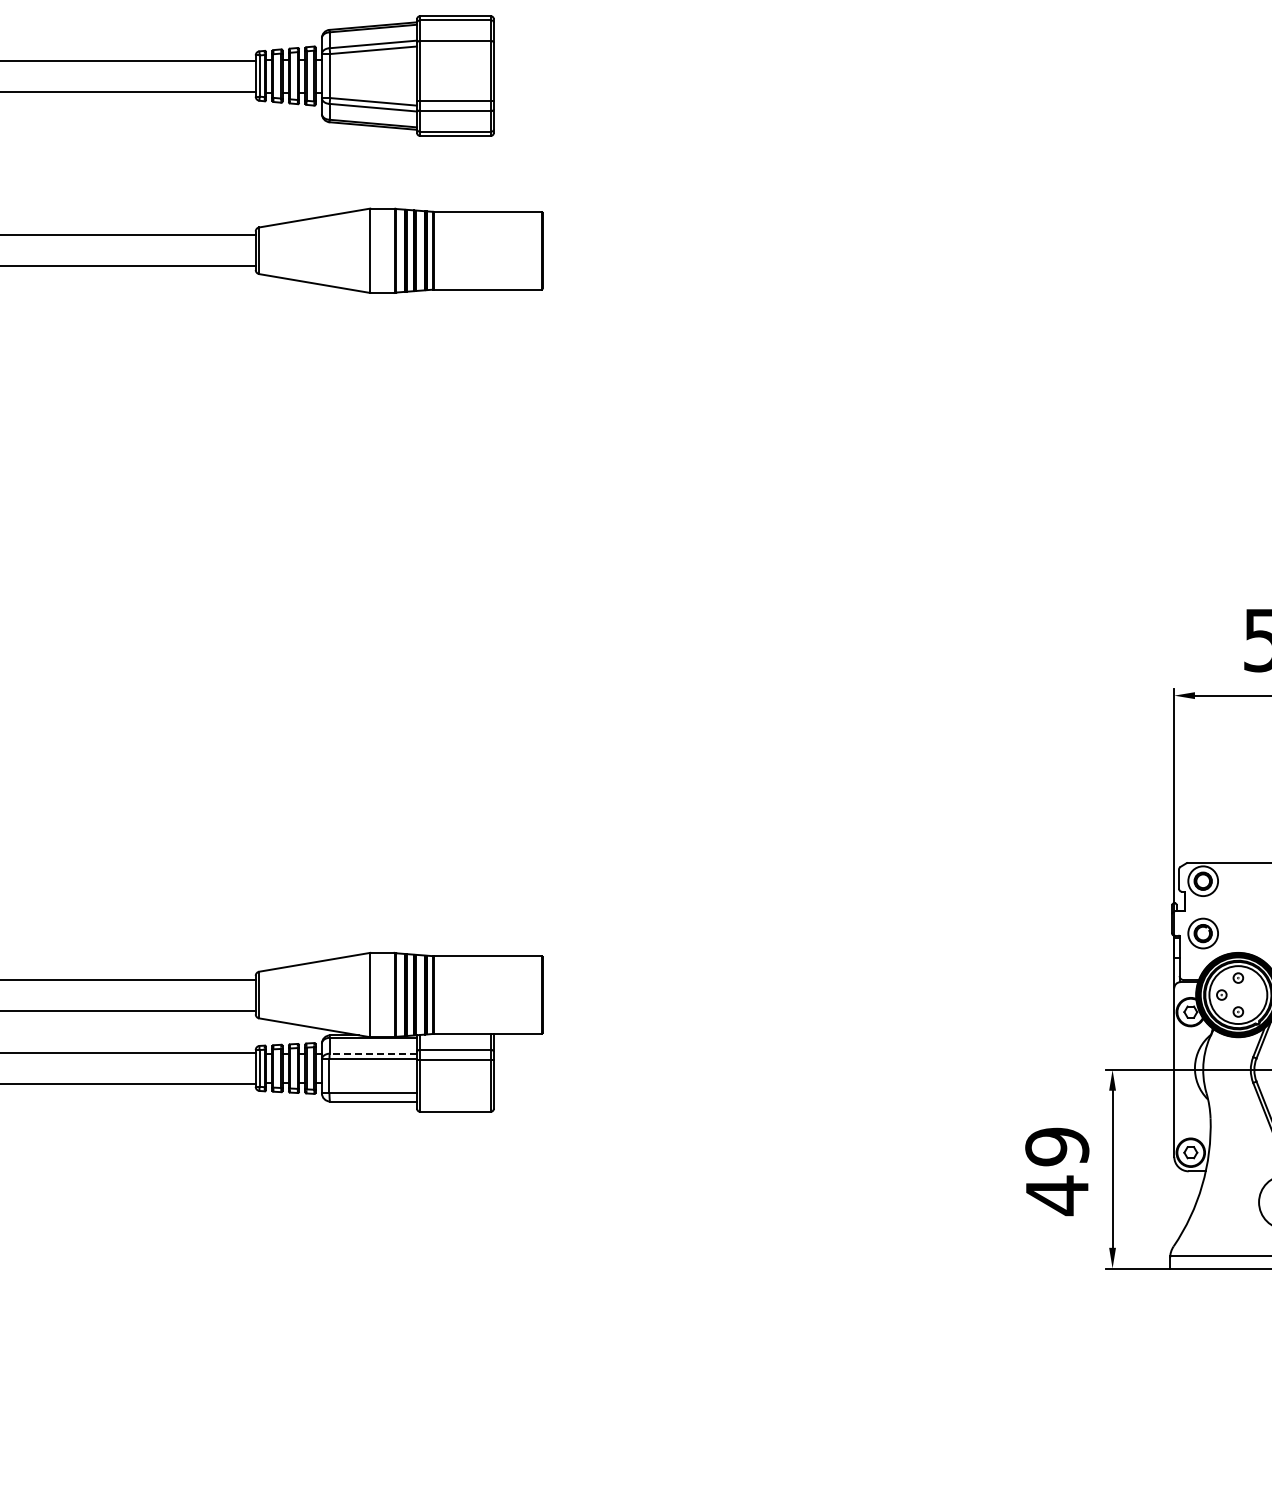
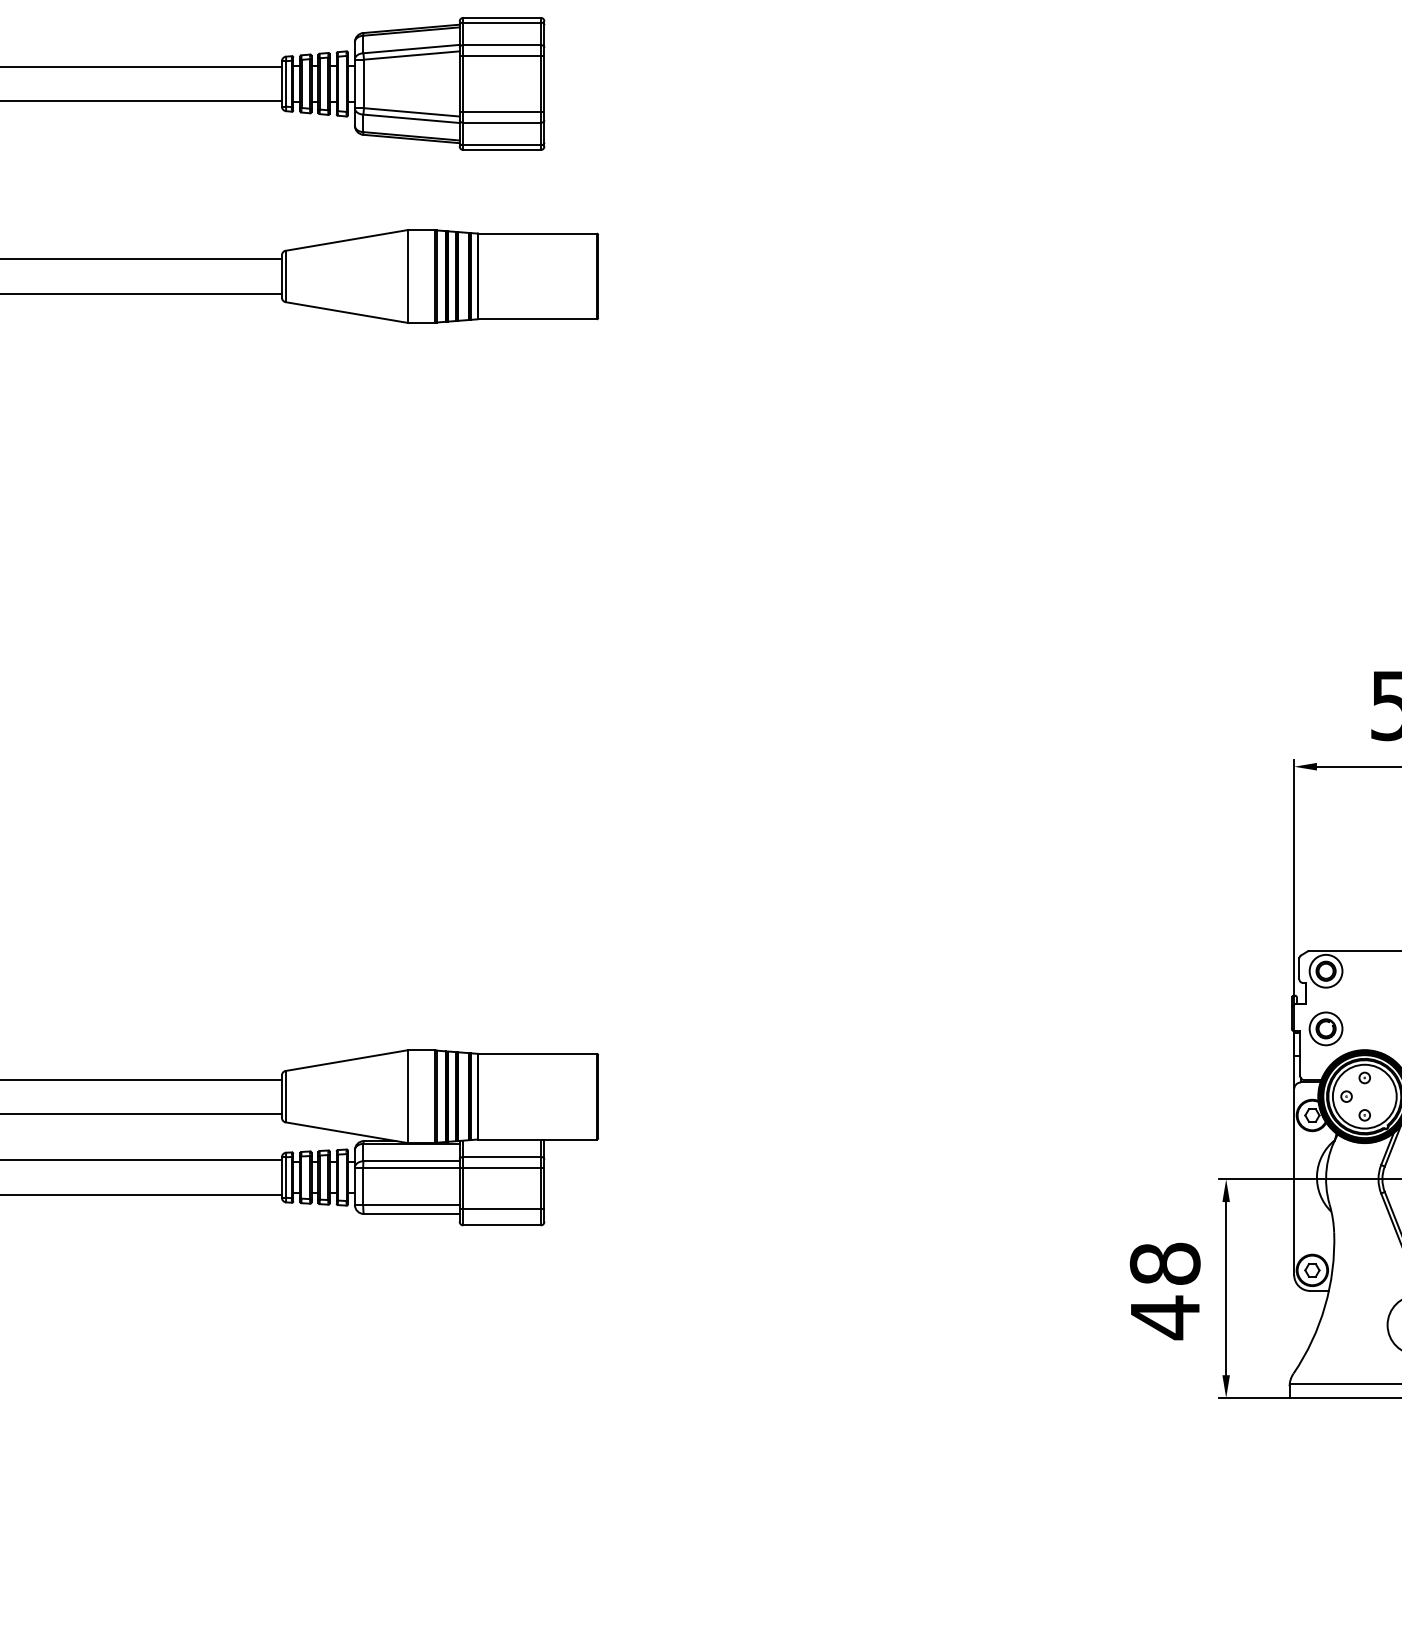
line: (455, 51) -> (502, 56), added
line: (373, 1053) -> (411, 1161), dashed -> solid
line: (455, 1097) -> (502, 1209), added
text: (1057, 1146) -> (1165, 1263), 49 -> 48

